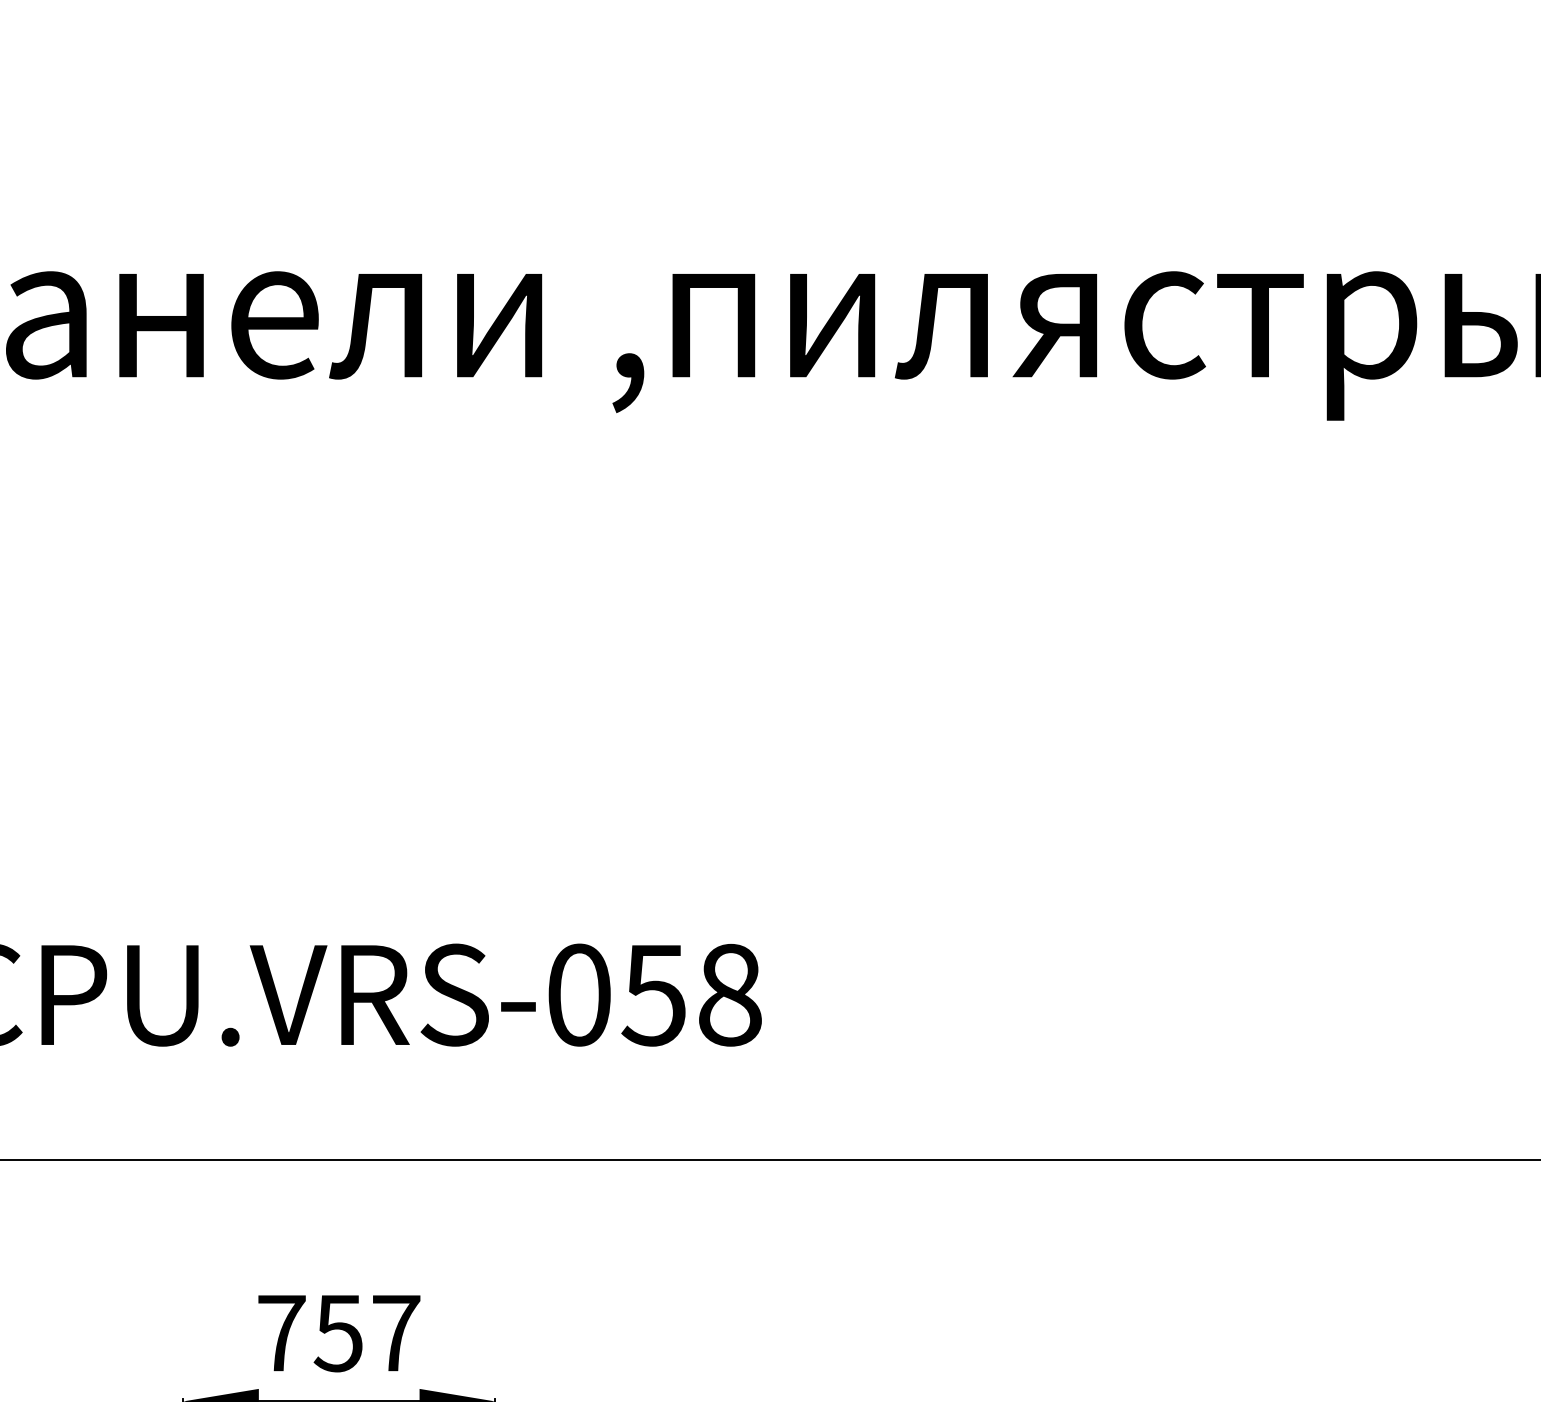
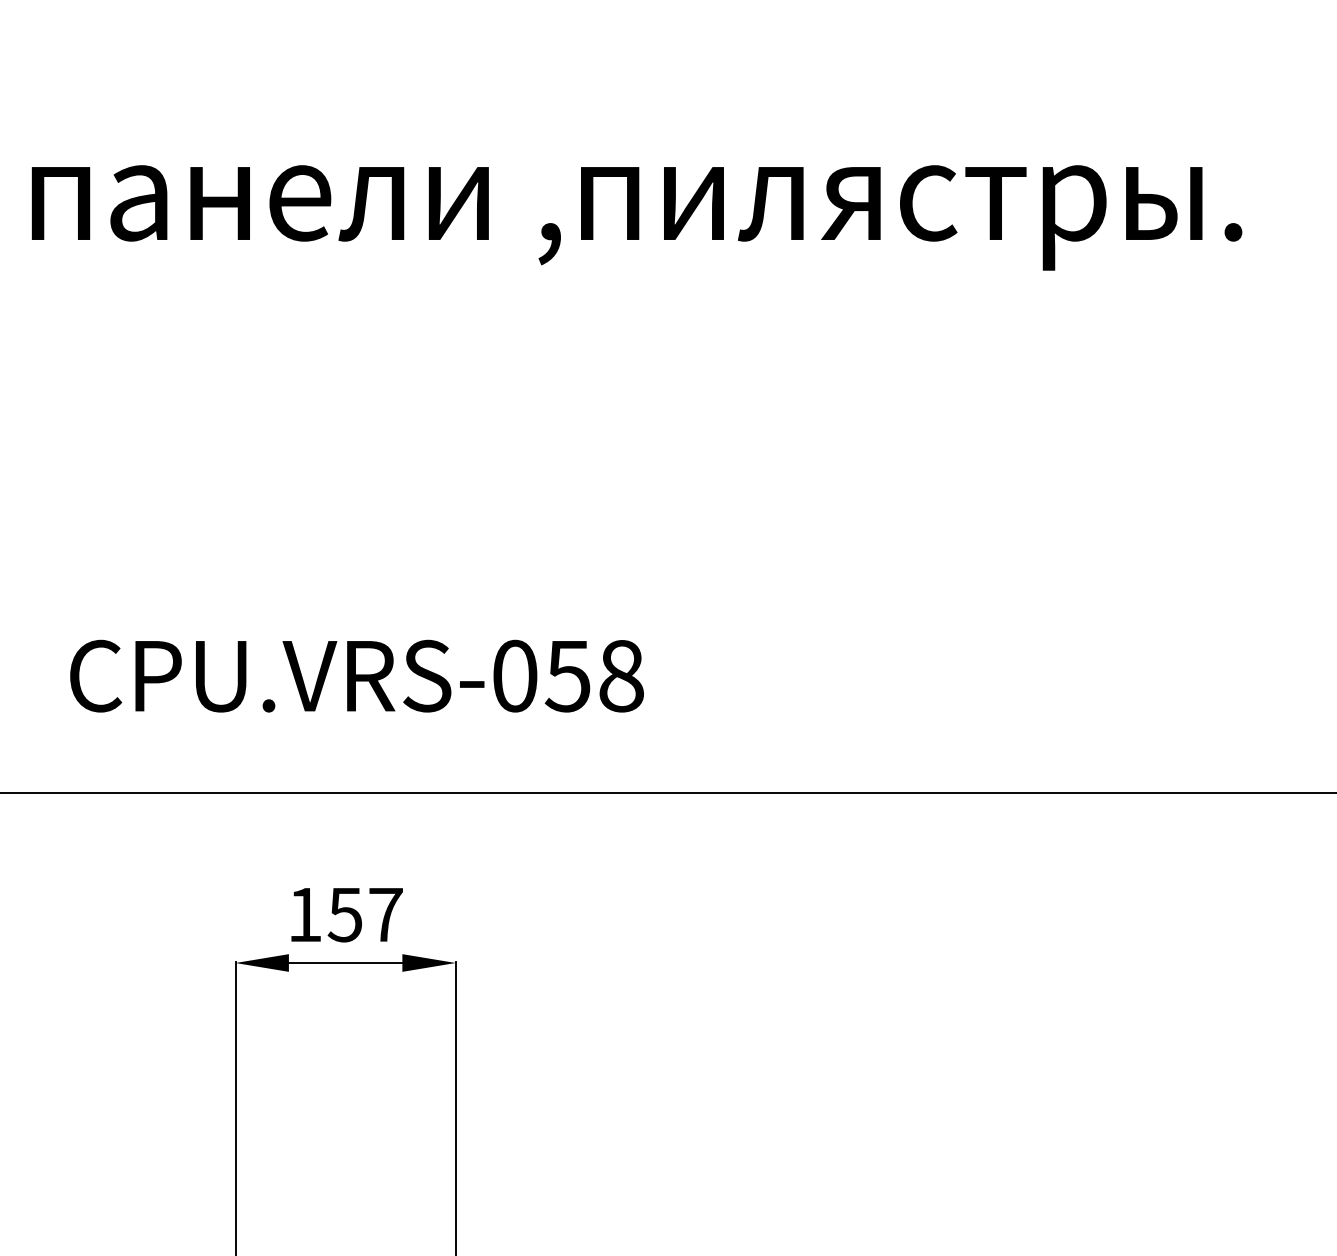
text: (280, 1332) -> (304, 914), 757 -> 157

